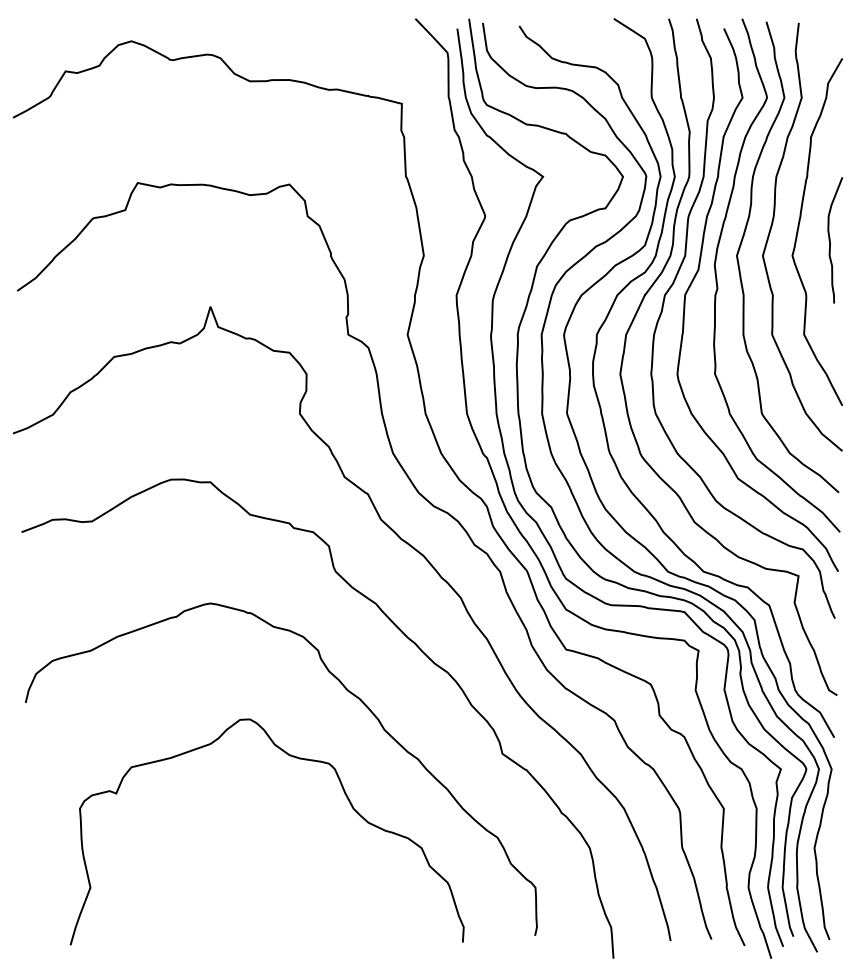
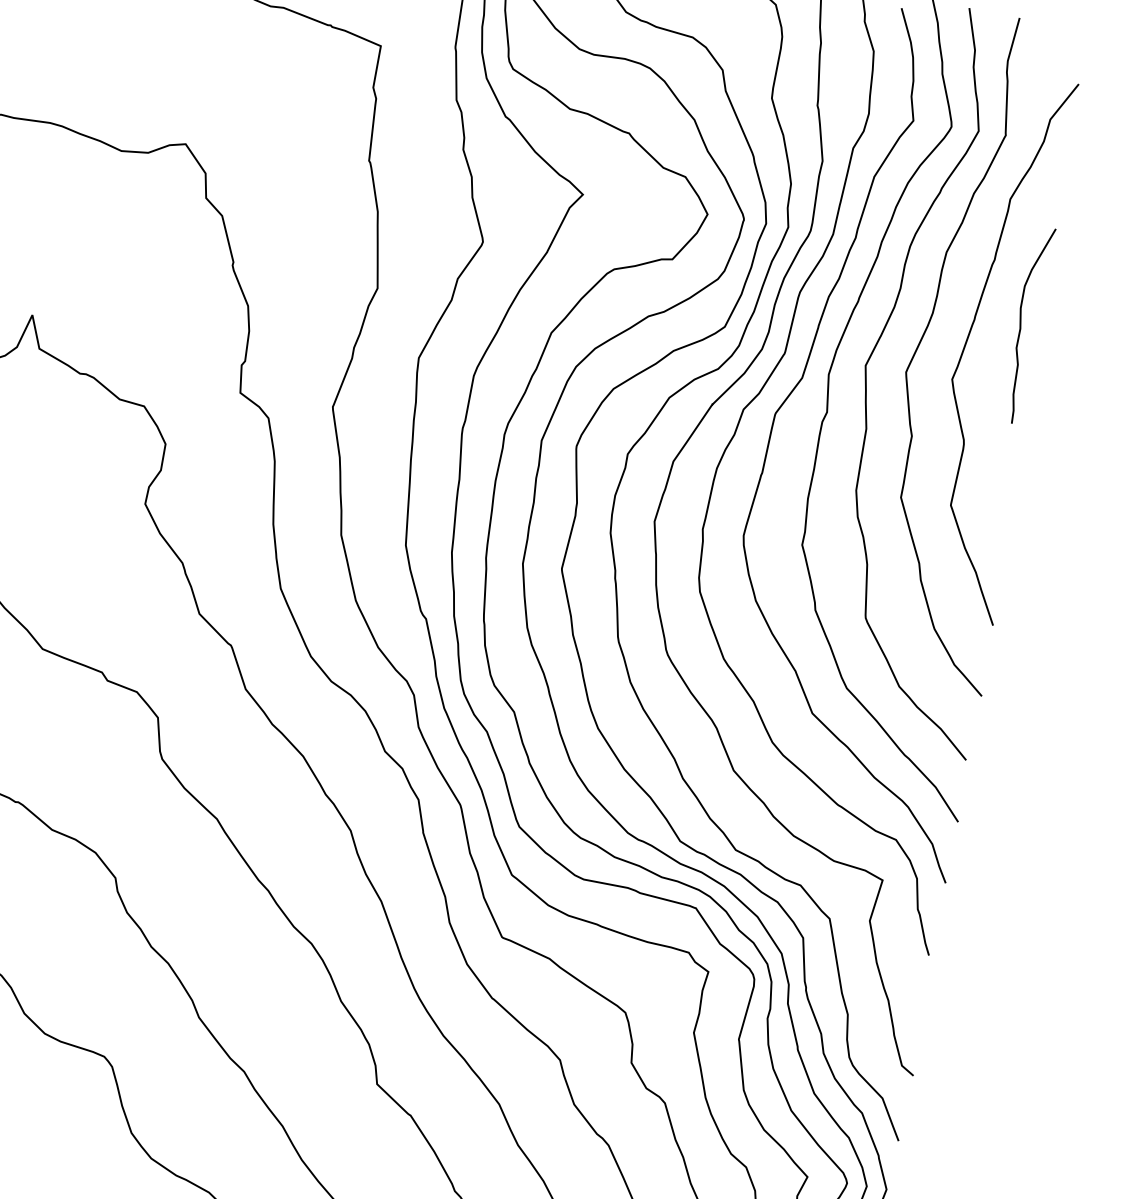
curve: (830, 240) -> (1021, 324), moved

